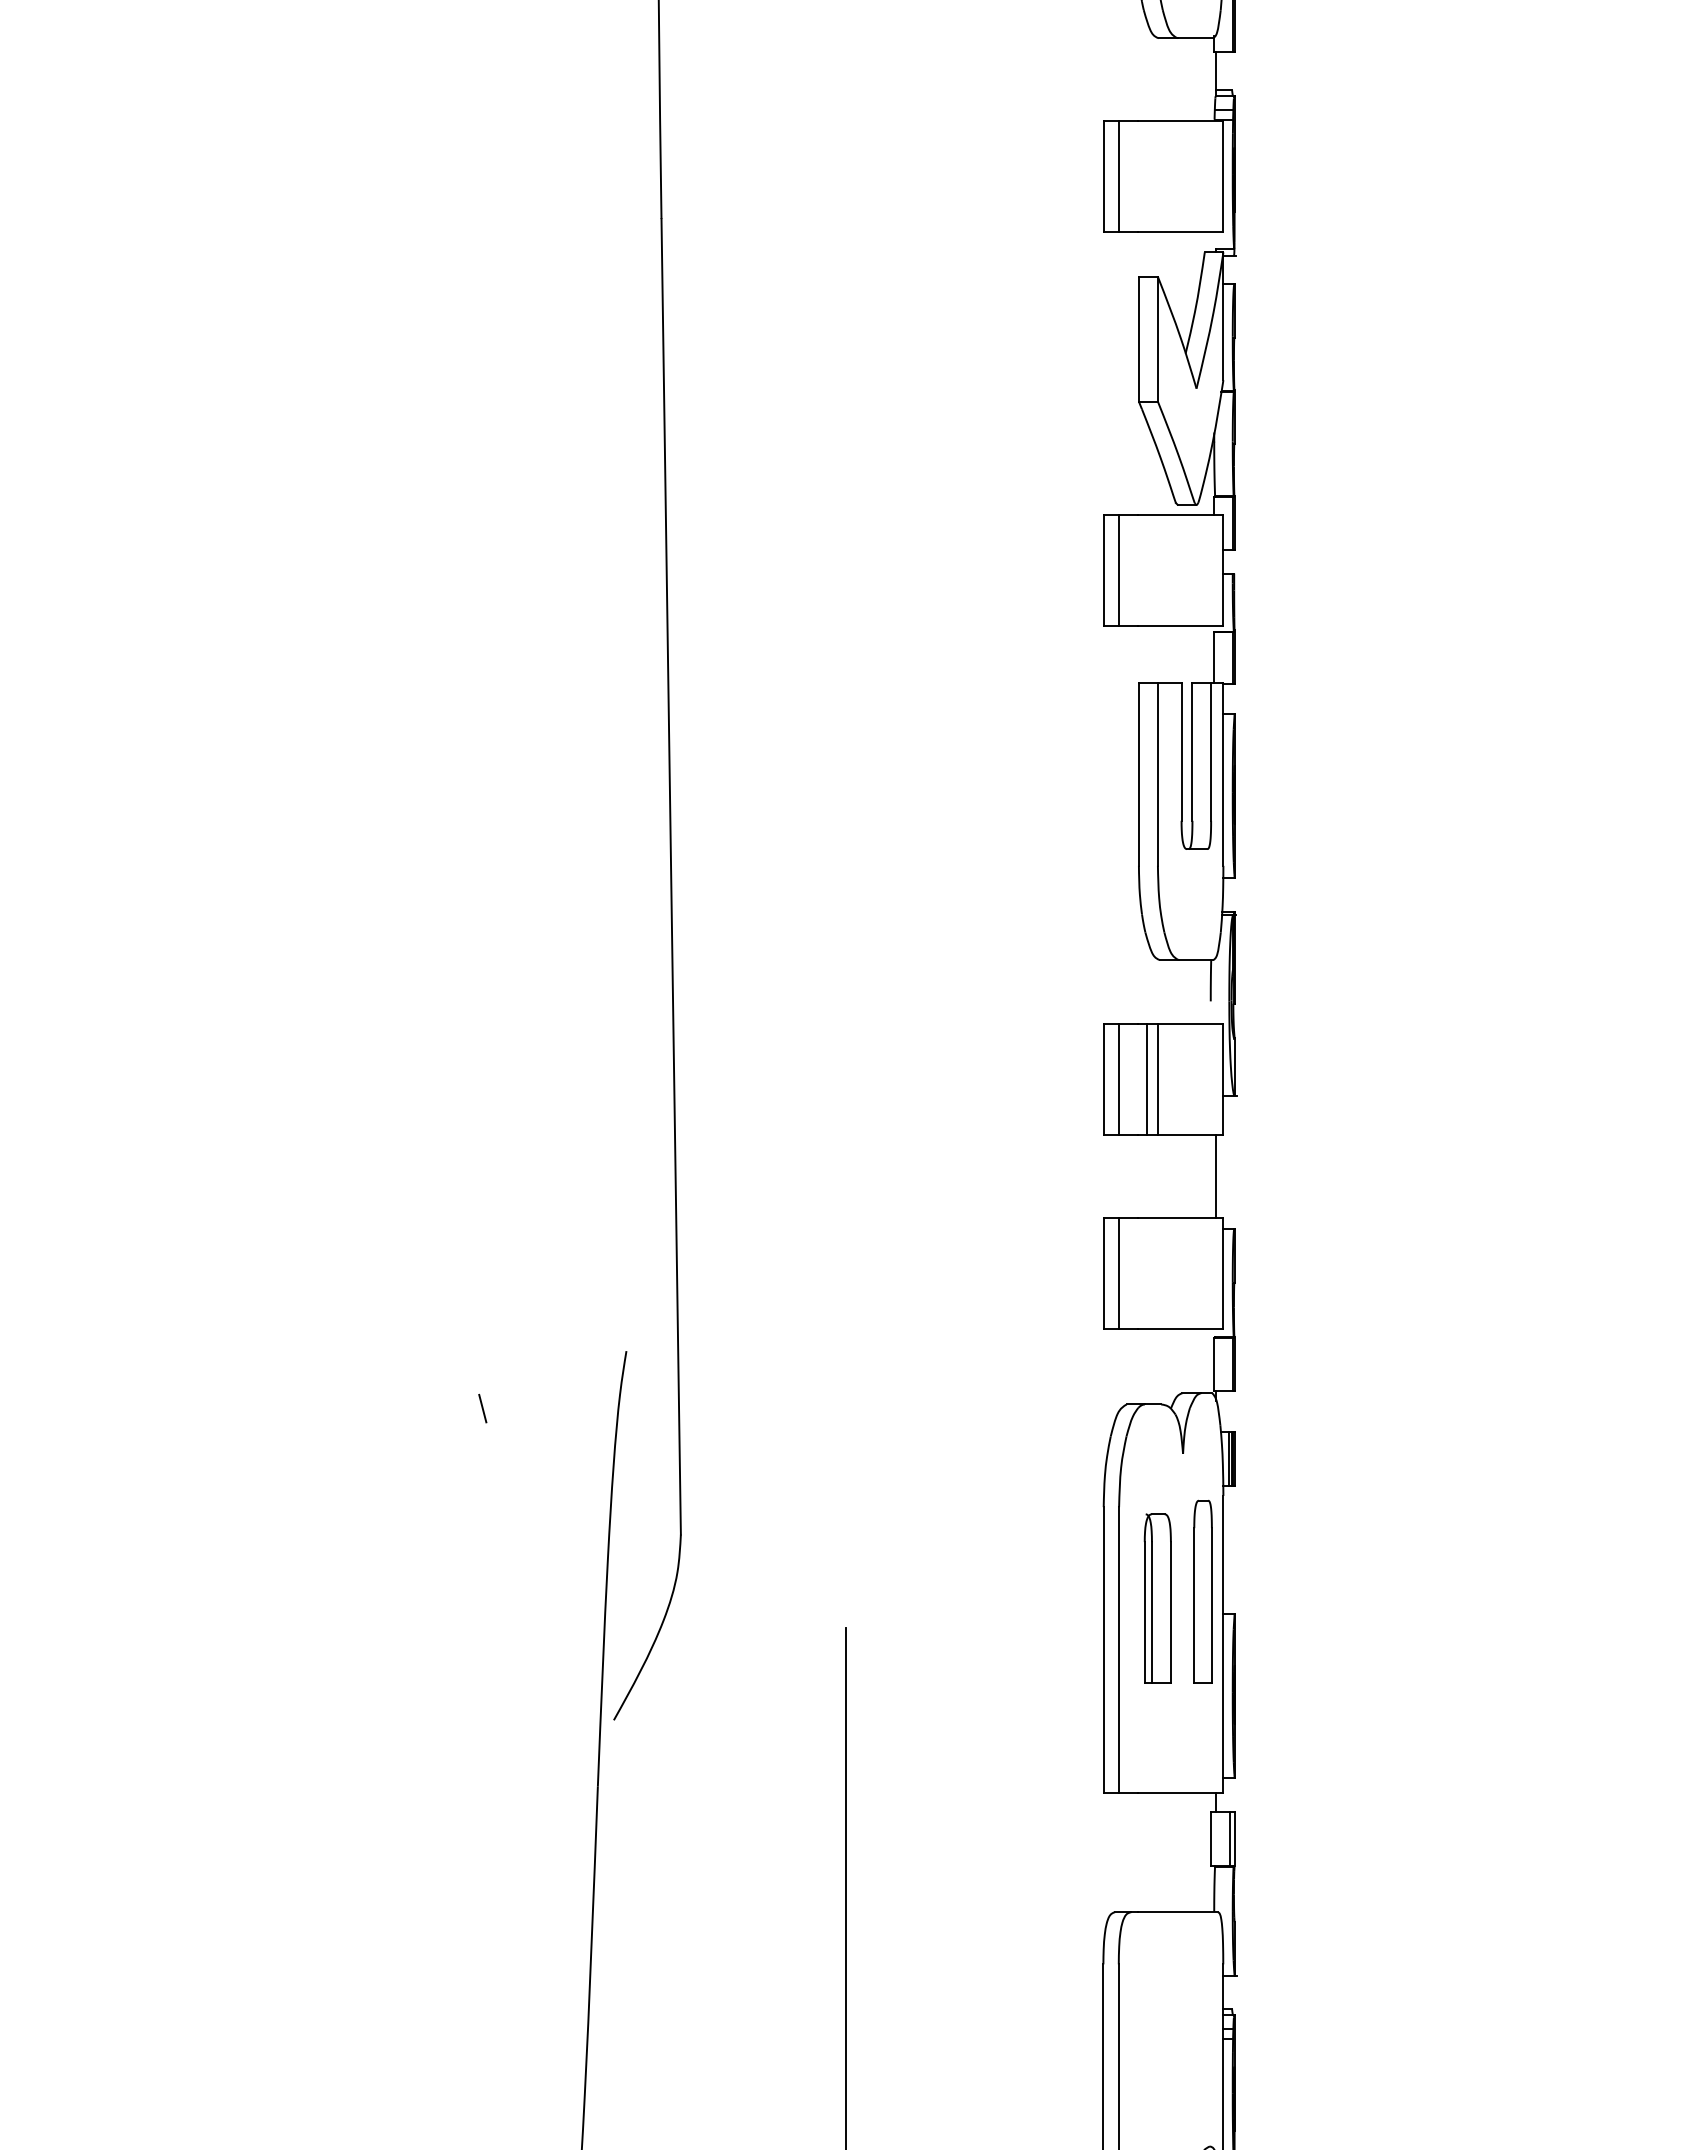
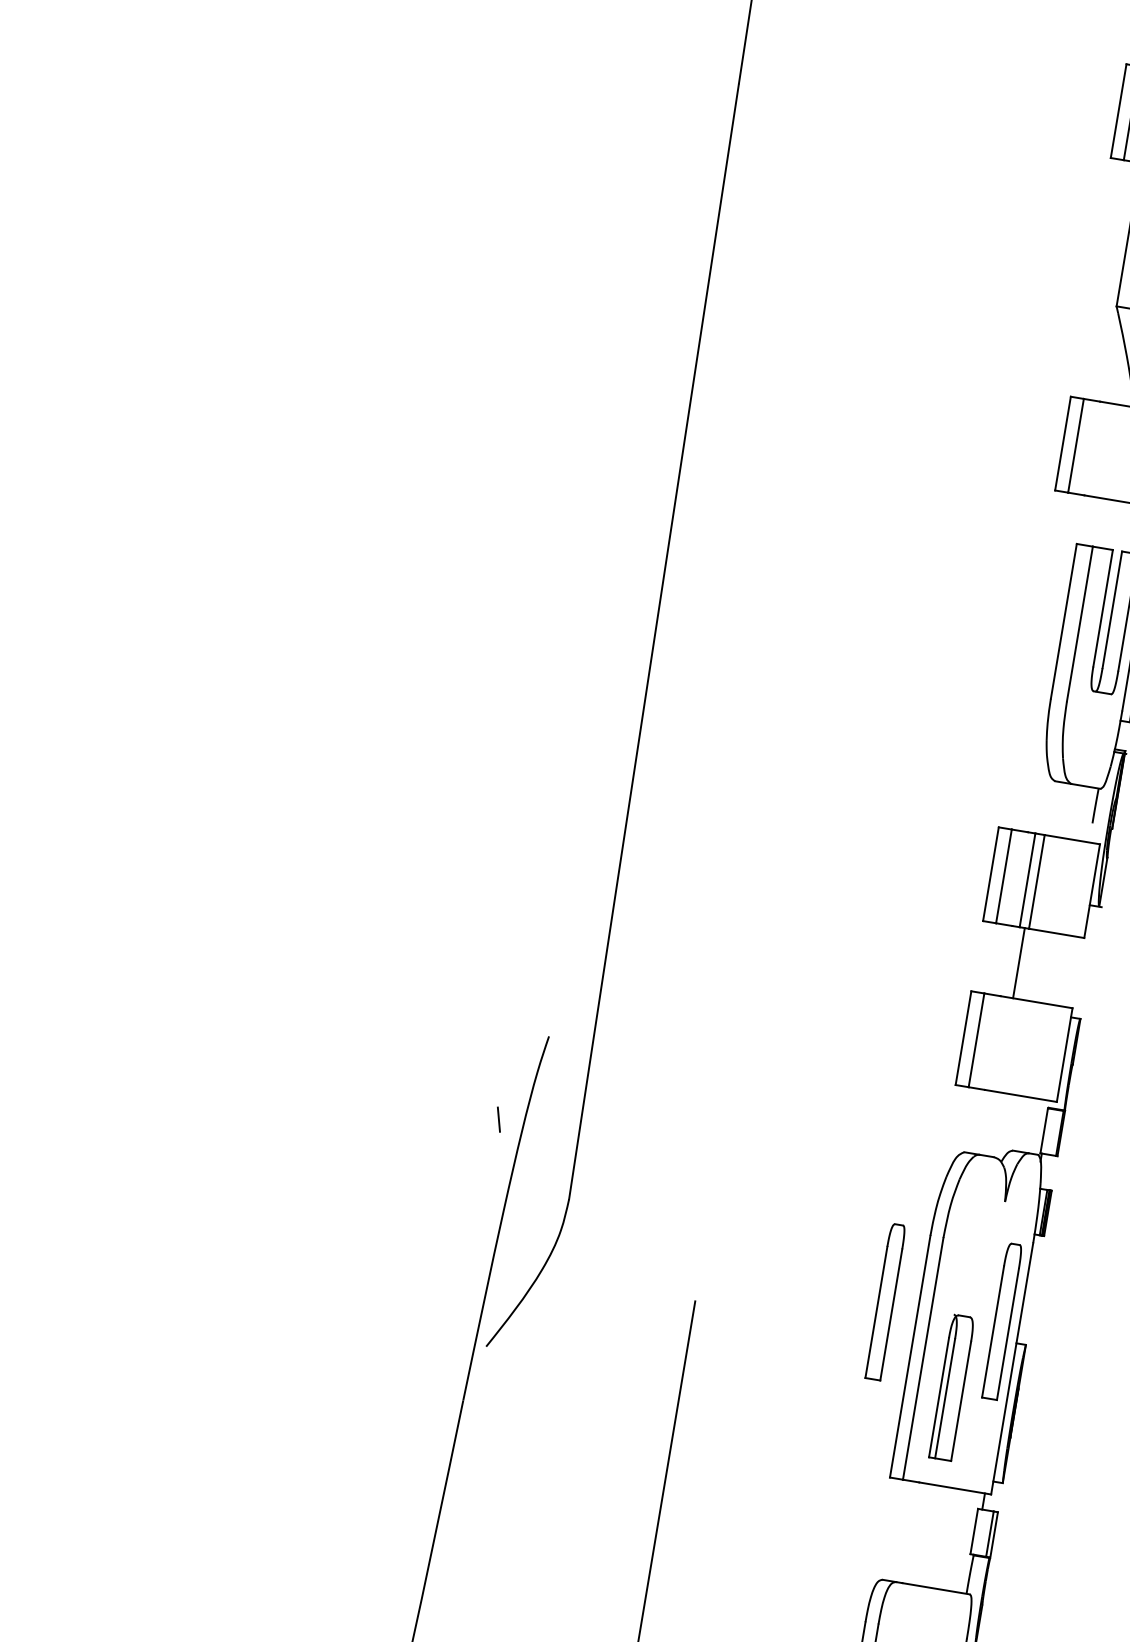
line: (1216, 1175) -> (1019, 962), moved
line: (482, 1408) -> (498, 1119), moved
part: (1064, 1591) -> (885, 1301), added
part: (1157, 1598) -> (951, 1387), moved

